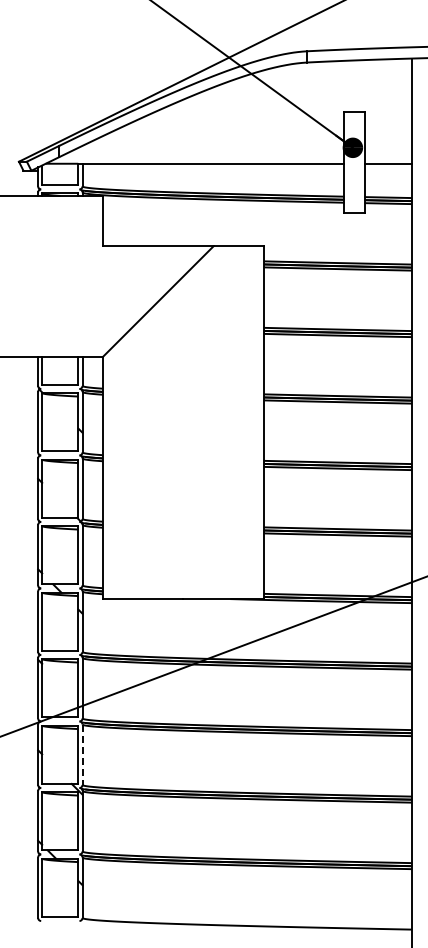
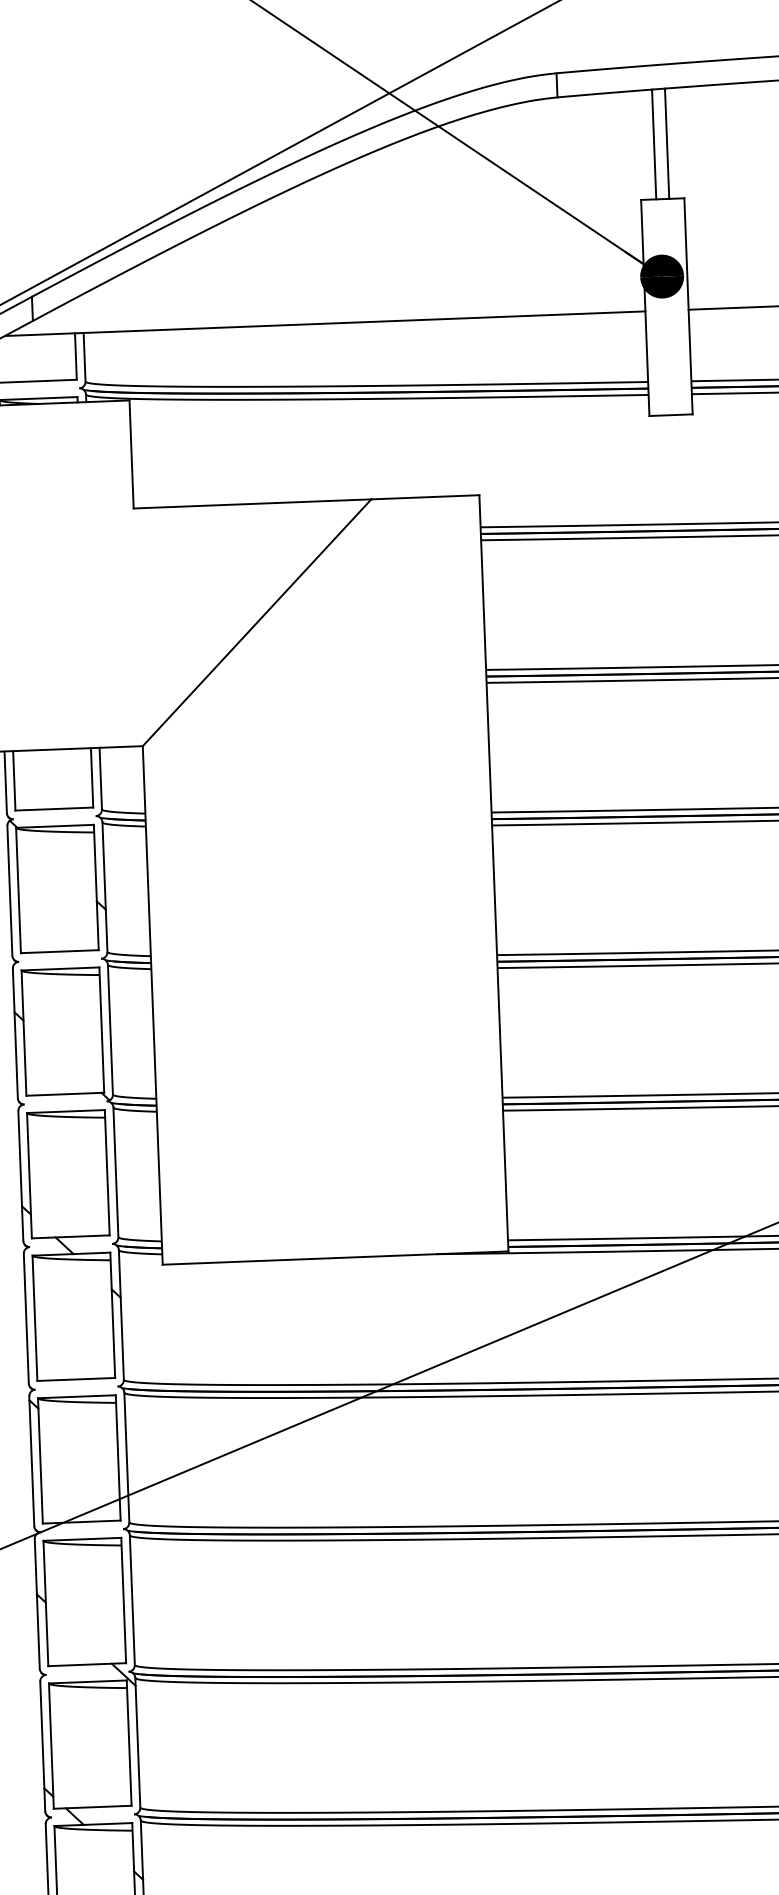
line: (351, 85) -> (654, 143), added
line: (357, 85) -> (666, 142), added
line: (82, 755) -> (132, 1601), dashed -> solid

